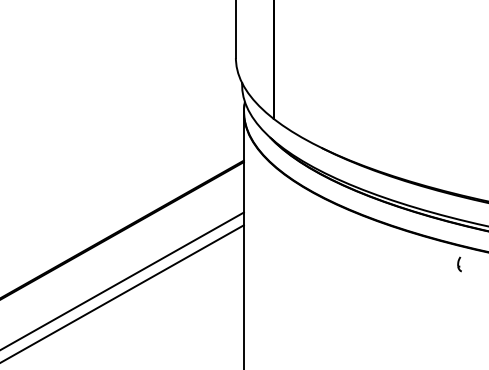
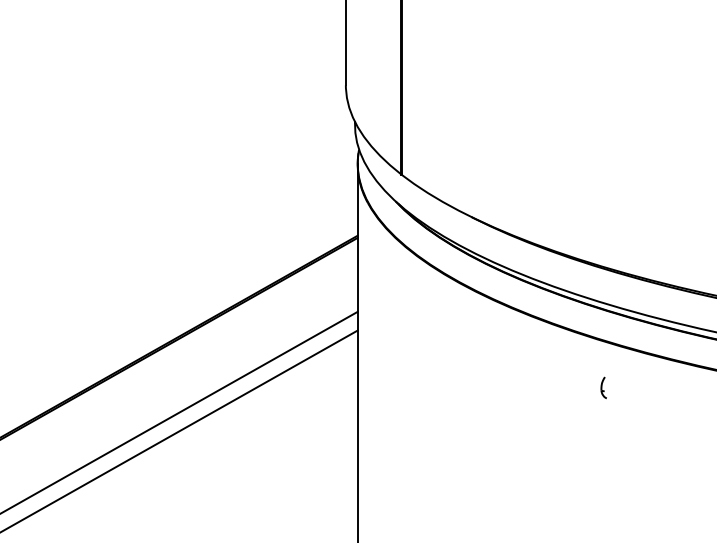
part: (459, 264) -> (603, 388), moved

